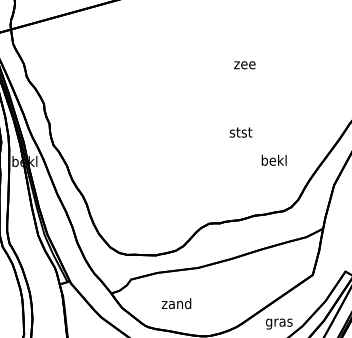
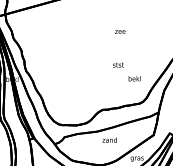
text: (176, 302) -> (109, 139), moved

